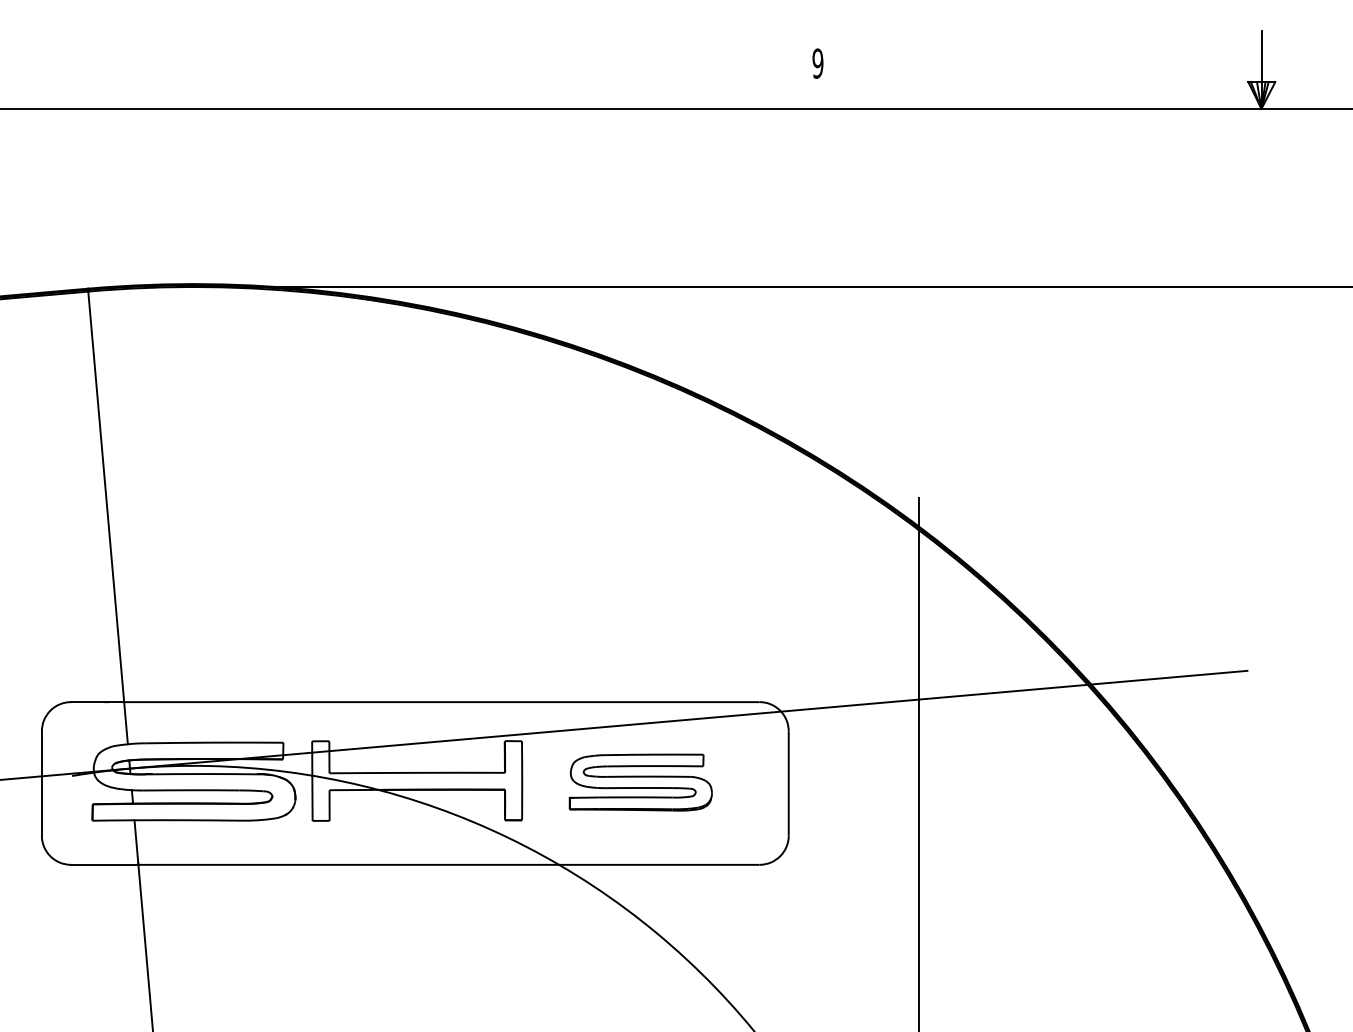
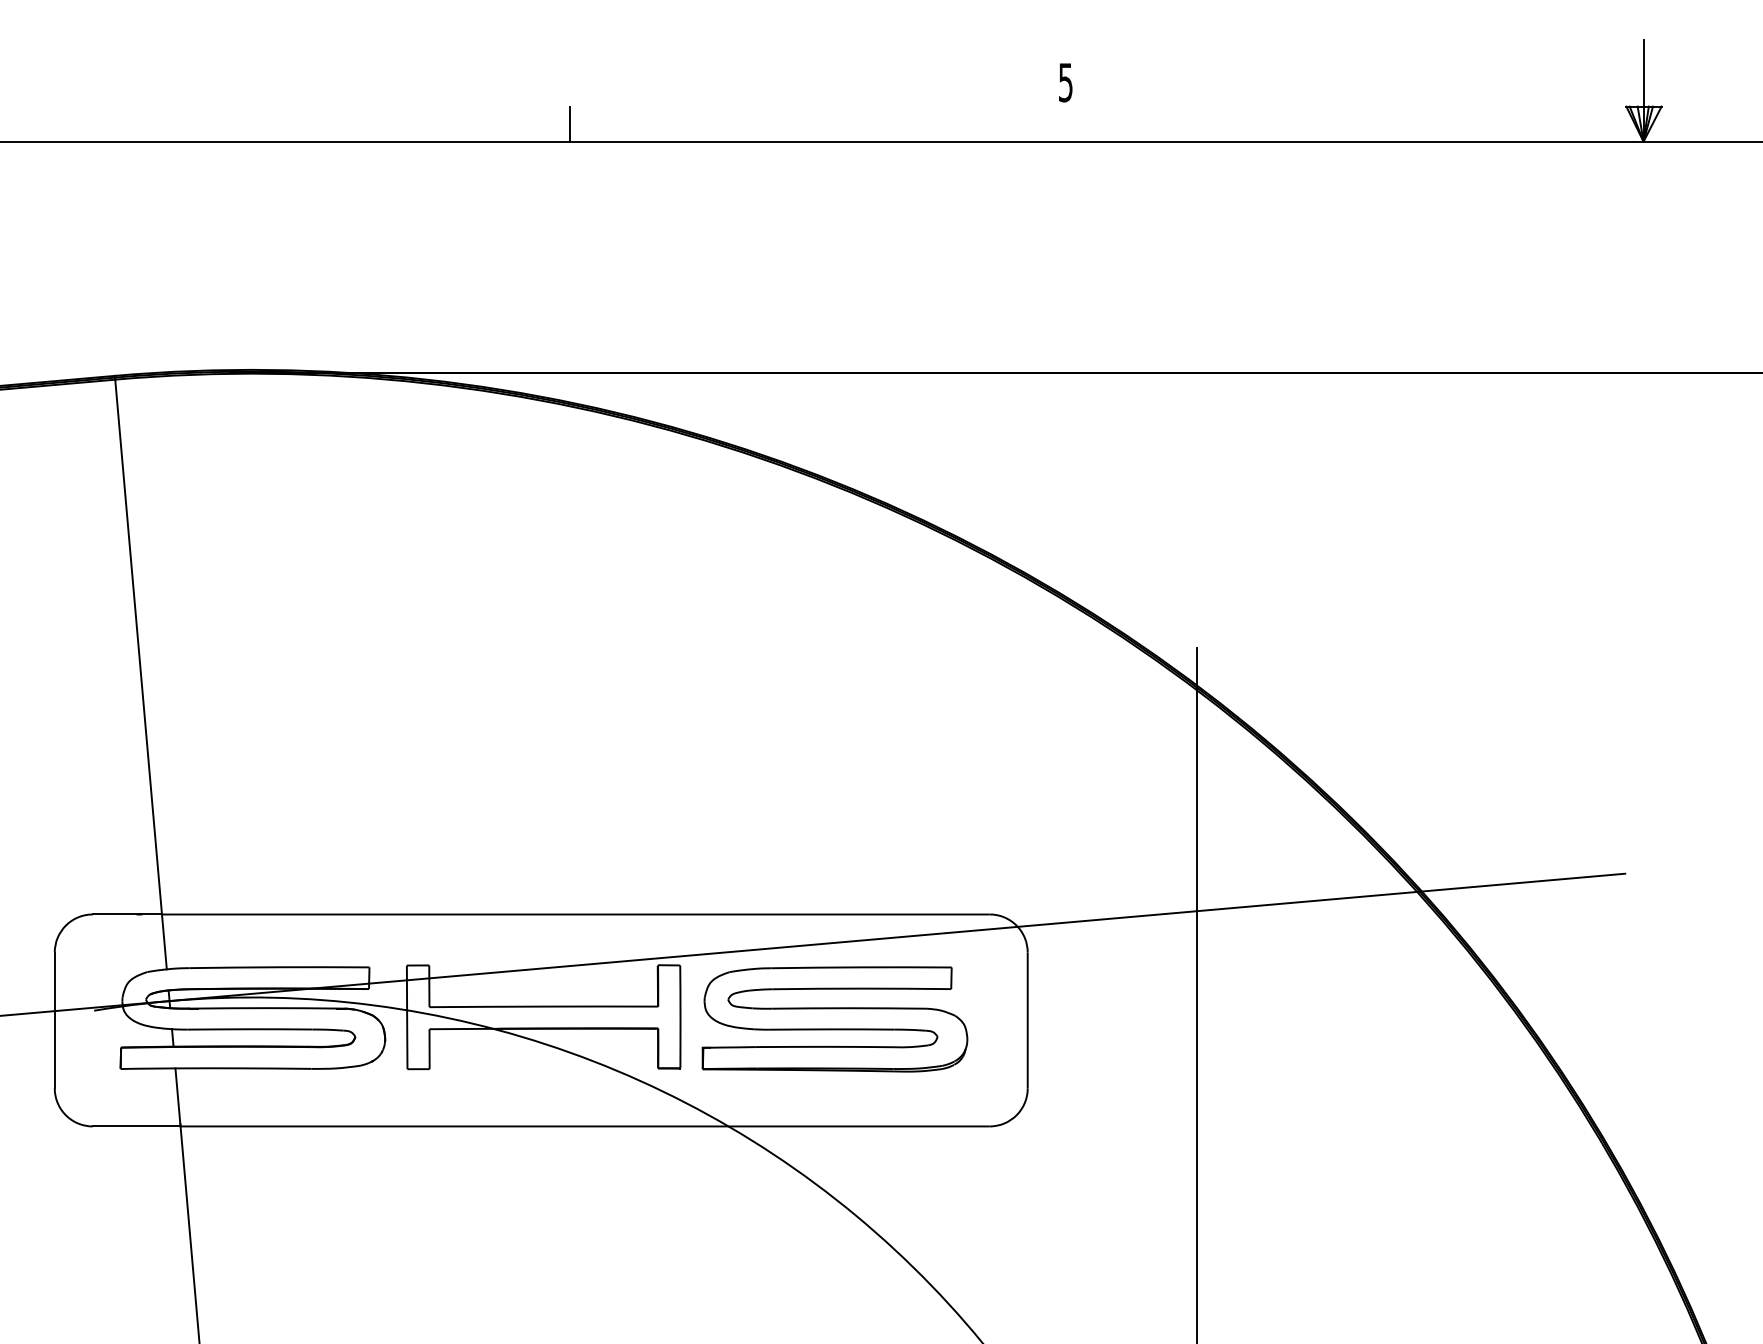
text: (817, 63) -> (1065, 82), 9 -> 5
line: (437, 95) -> (570, 124), added
part: (640, 782) -> (834, 1019), size x1.43

